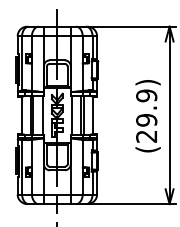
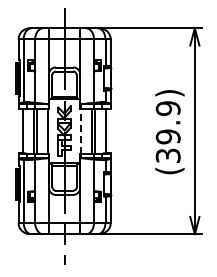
line: (71, 114) -> (81, 130), solid -> dashed
text: (146, 136) -> (168, 155), (29.9) -> (39.9)

